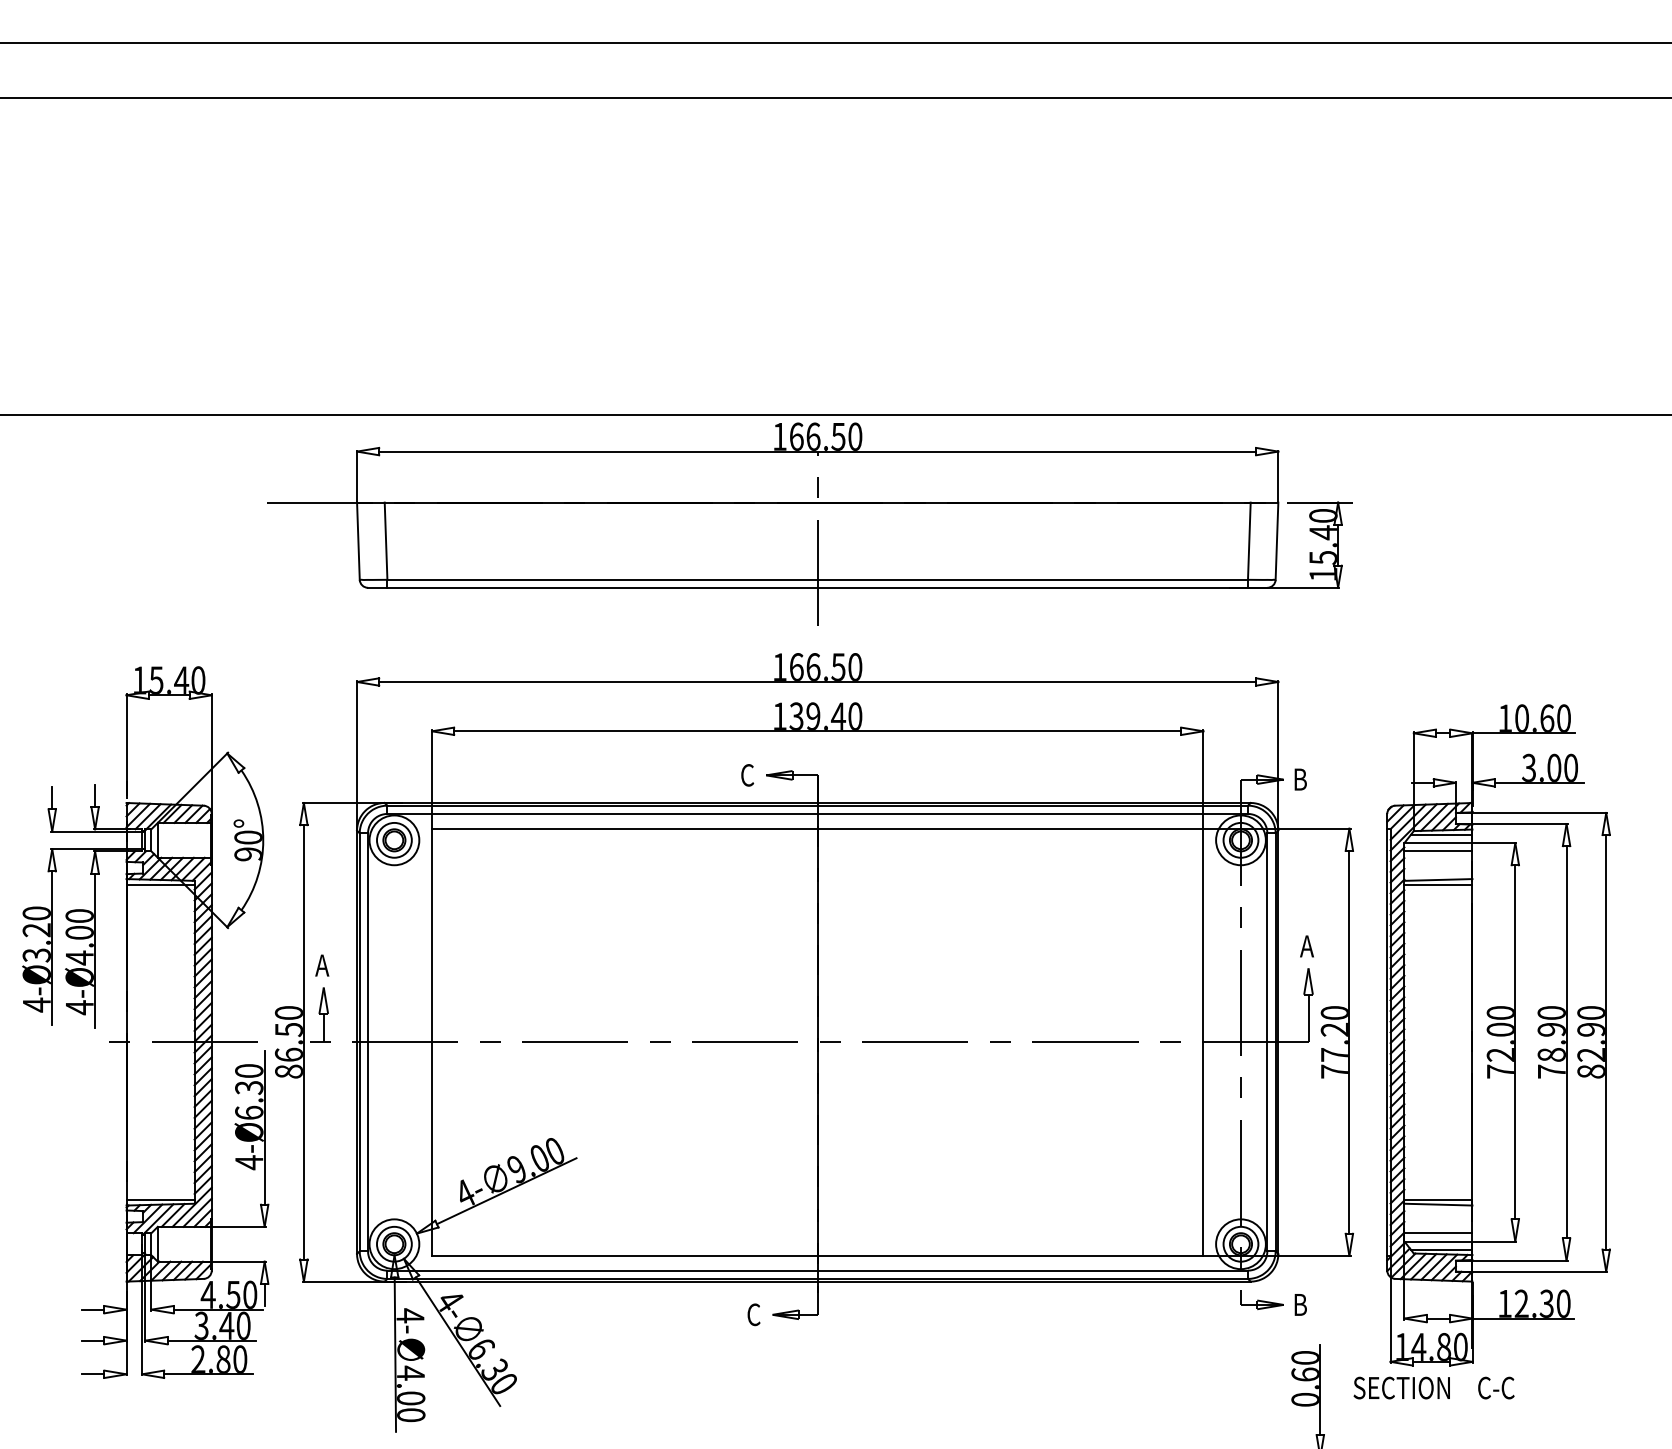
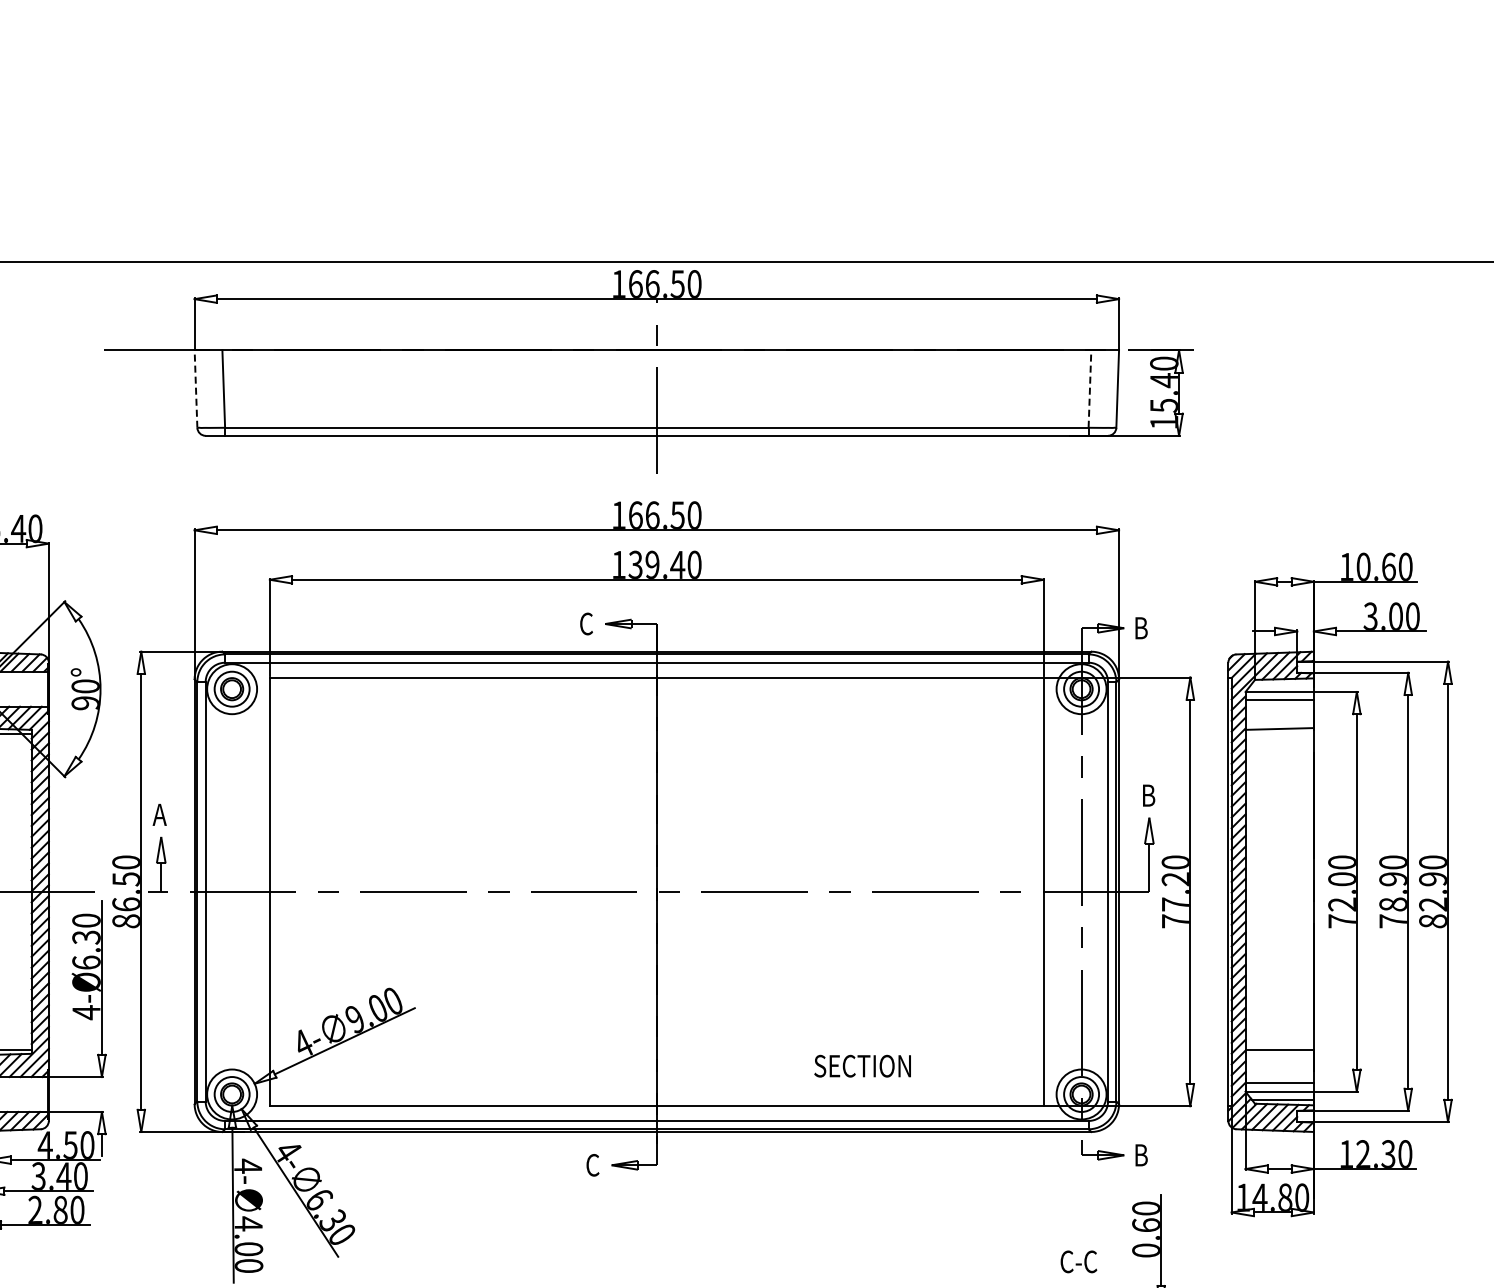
line: (358, 541) -> (196, 389), solid -> dashed
line: (1249, 541) -> (1090, 389), solid -> dashed
line: (1441, 835) -> (1282, 684), removed
line: (1438, 884) -> (1279, 733), removed
text: (1307, 946) -> (1148, 795), A -> B
line: (1438, 1204) -> (1279, 1054), removed
text: (1401, 1387) -> (862, 1065), moved
text: (1496, 1387) -> (1079, 1261), moved

